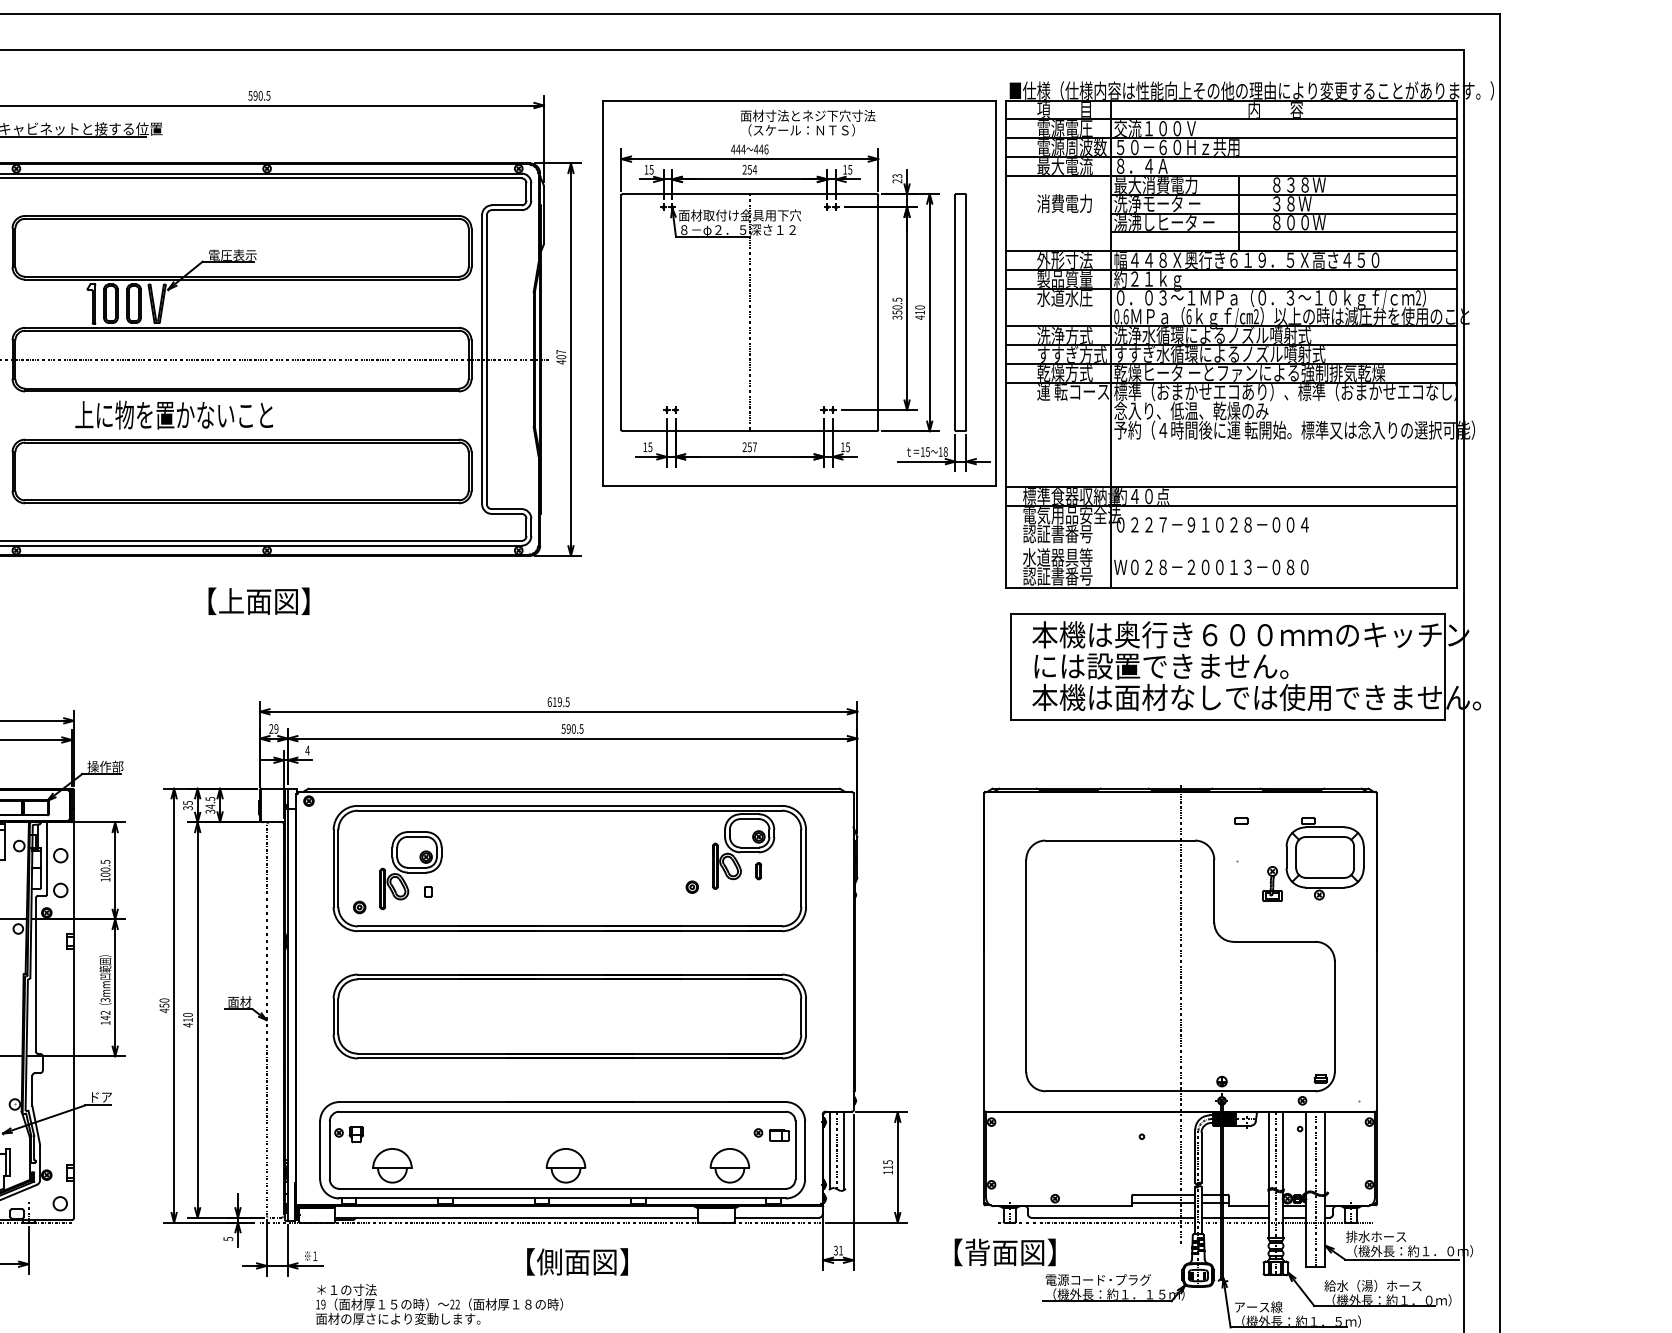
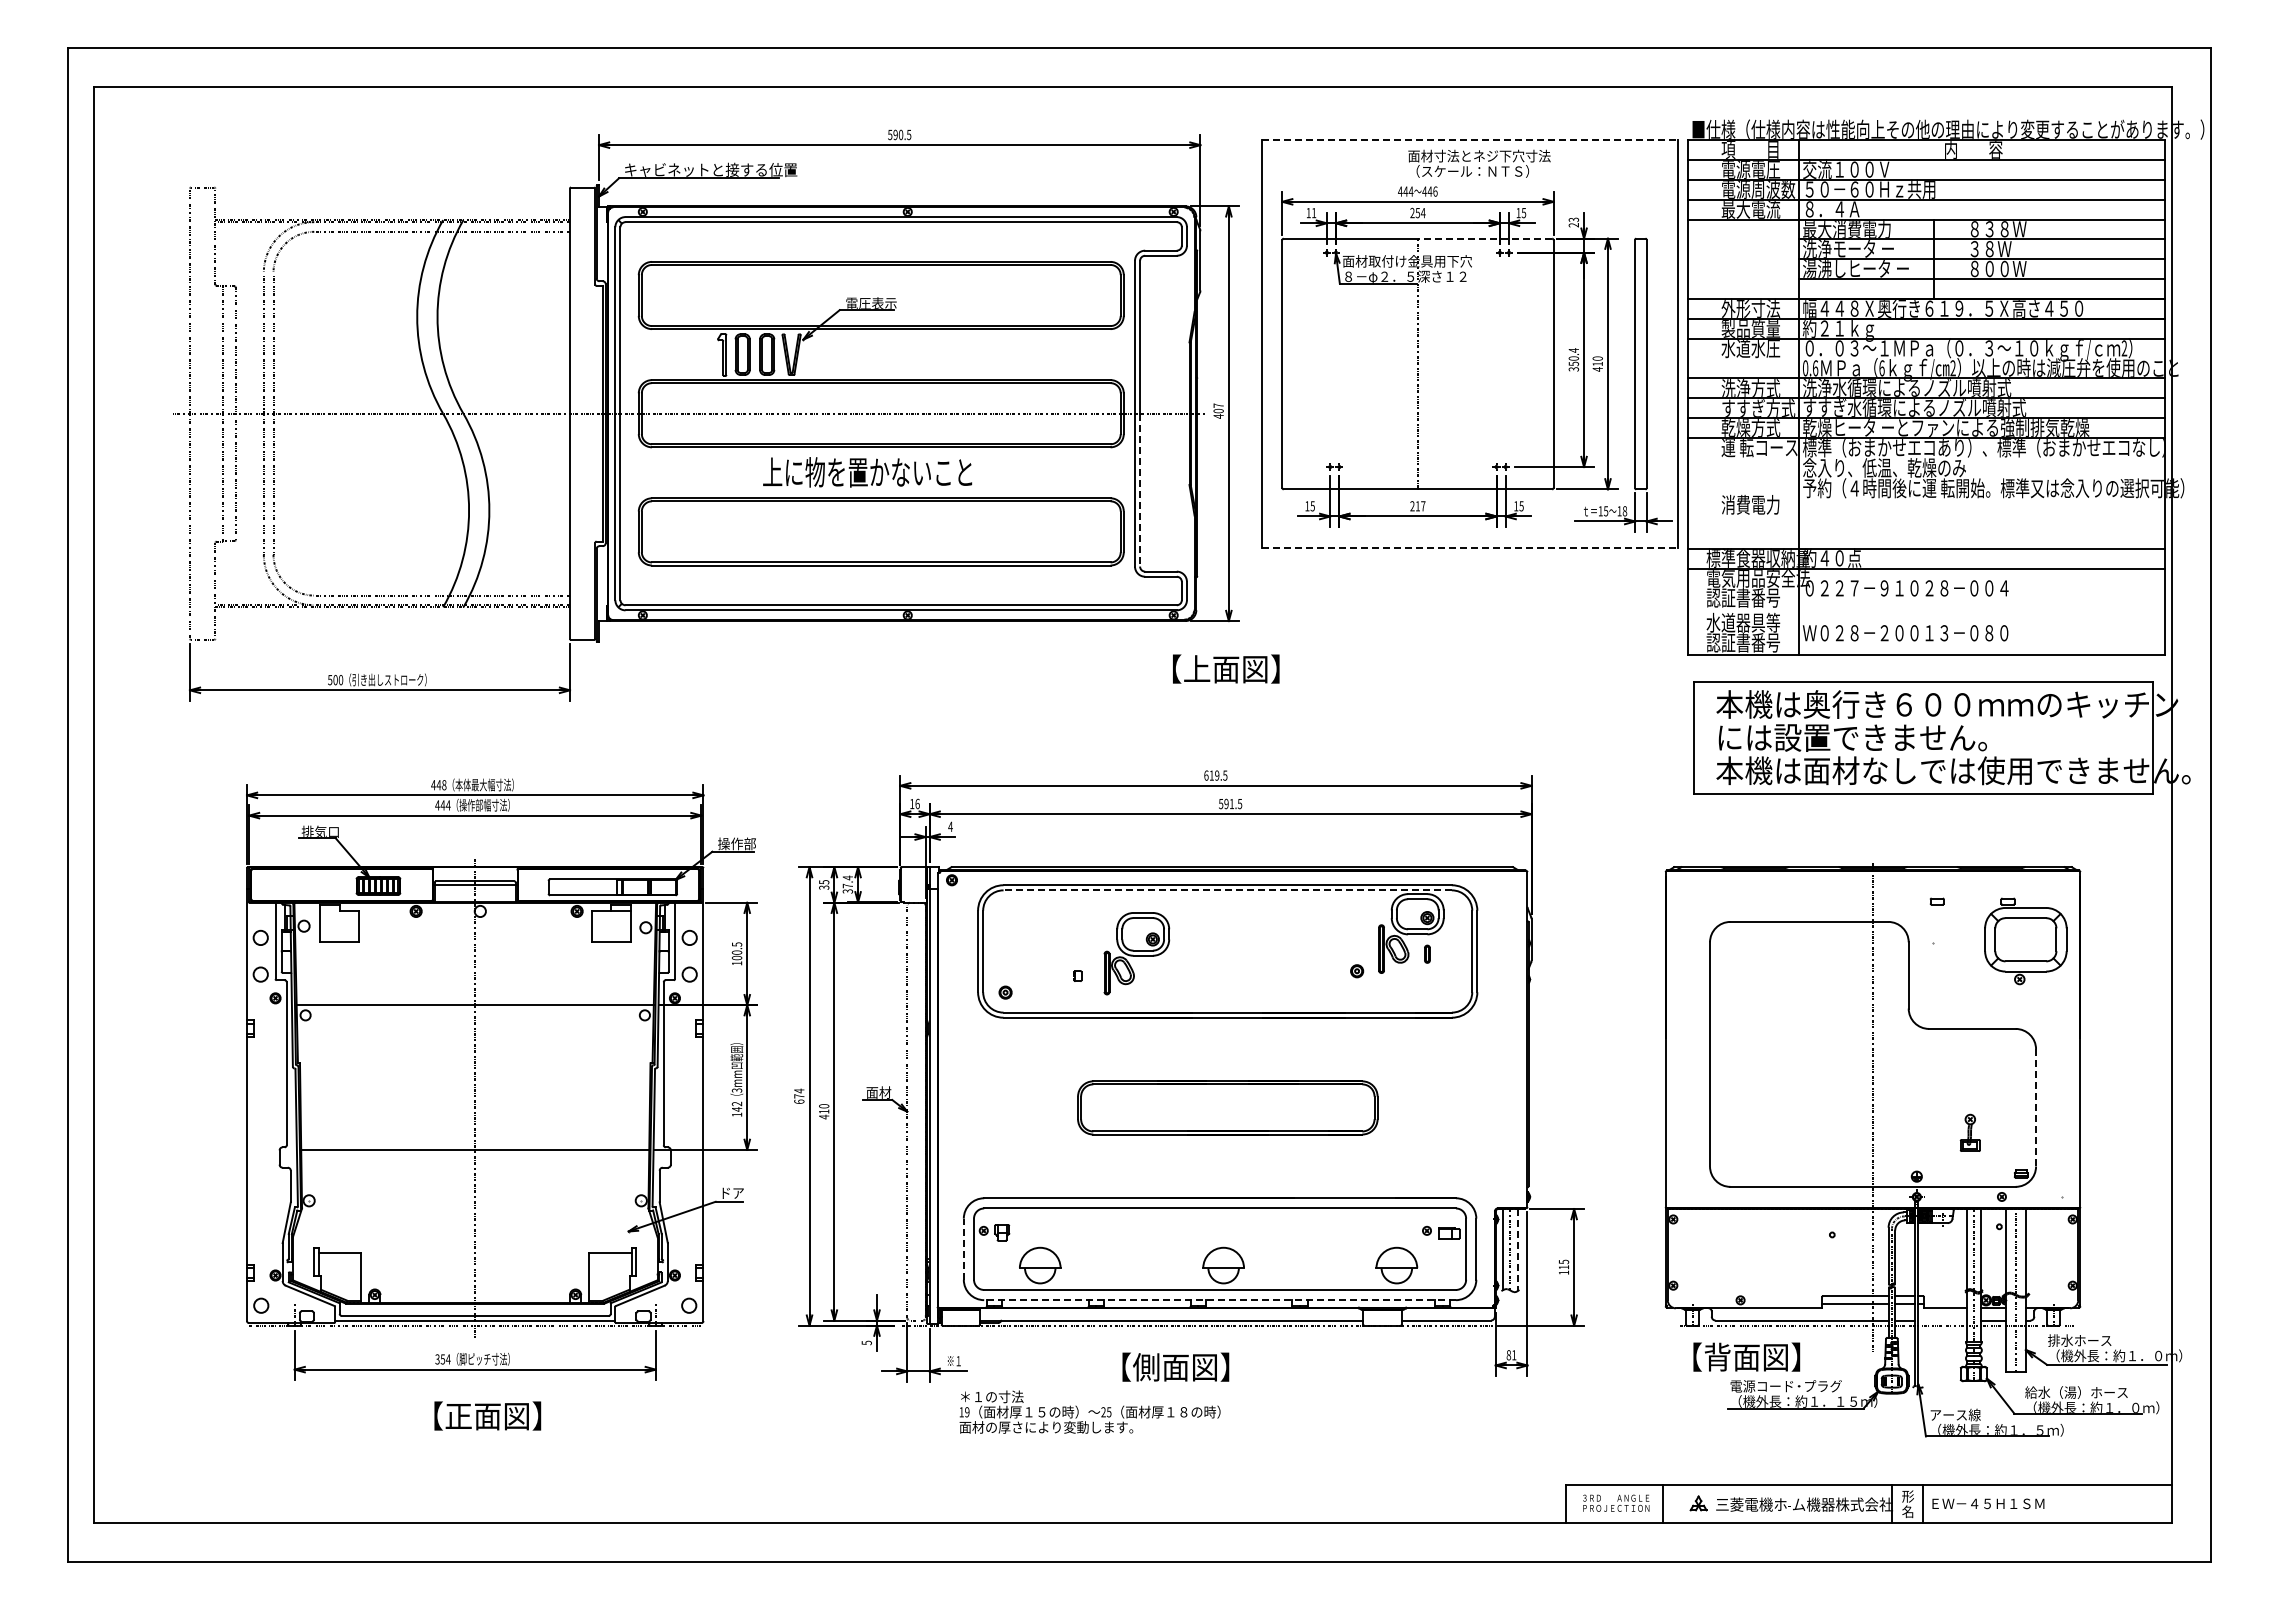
line: (799, 101) -> (1470, 140), solid -> dashed
text: (651, 170) -> (1314, 213), 15 -> 11
line: (812, 193) -> (1484, 238), solid -> dashed
text: (1064, 203) -> (1750, 504), moved
text: (897, 299) -> (1573, 350), 350.5 -> 350.4
text: (174, 415) -> (867, 472), moved
line: (487, 432) -> (1140, 490), solid -> dashed
text: (749, 447) -> (1417, 506), 257 -> 217
line: (799, 486) -> (1470, 547), solid -> dashed
text: (259, 600) -> (1226, 668), moved
text: (273, 728) -> (914, 803), 29 -> 16
text: (573, 728) -> (1231, 803), 590.5 -> 591.5
text: (210, 802) -> (847, 881), 34.5 -> 37.4
line: (569, 810) -> (1227, 890), solid -> dashed
part: (410, 870) -> (1136, 953), moved
part: (1271, 883) -> (1969, 1132), moved
text: (164, 1005) -> (799, 1096), 450 -> 674
part: (569, 1016) -> (1227, 1107), size x0.6
line: (1335, 1016) -> (2036, 1107), solid -> dashed
line: (319, 1150) -> (963, 1249), solid -> dashed
line: (844, 1151) -> (1517, 1250), solid -> dashed
line: (563, 1198) -> (1220, 1300), solid -> dashed
line: (1246, 1217) -> (1942, 1320), removed
text: (835, 1249) -> (1508, 1354), 31 -> 81
text: (1004, 1251) -> (1746, 1356), moved
text: (577, 1261) -> (1175, 1366), moved
text: (458, 1304) -> (1109, 1412), 22 -> 25

